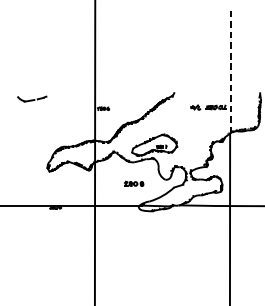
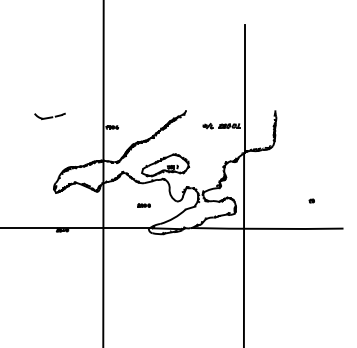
line: (230, 71) -> (244, 88), dashed -> solid
part: (31, 98) -> (49, 115), moved
part: (133, 183) -> (143, 205), size x0.62

